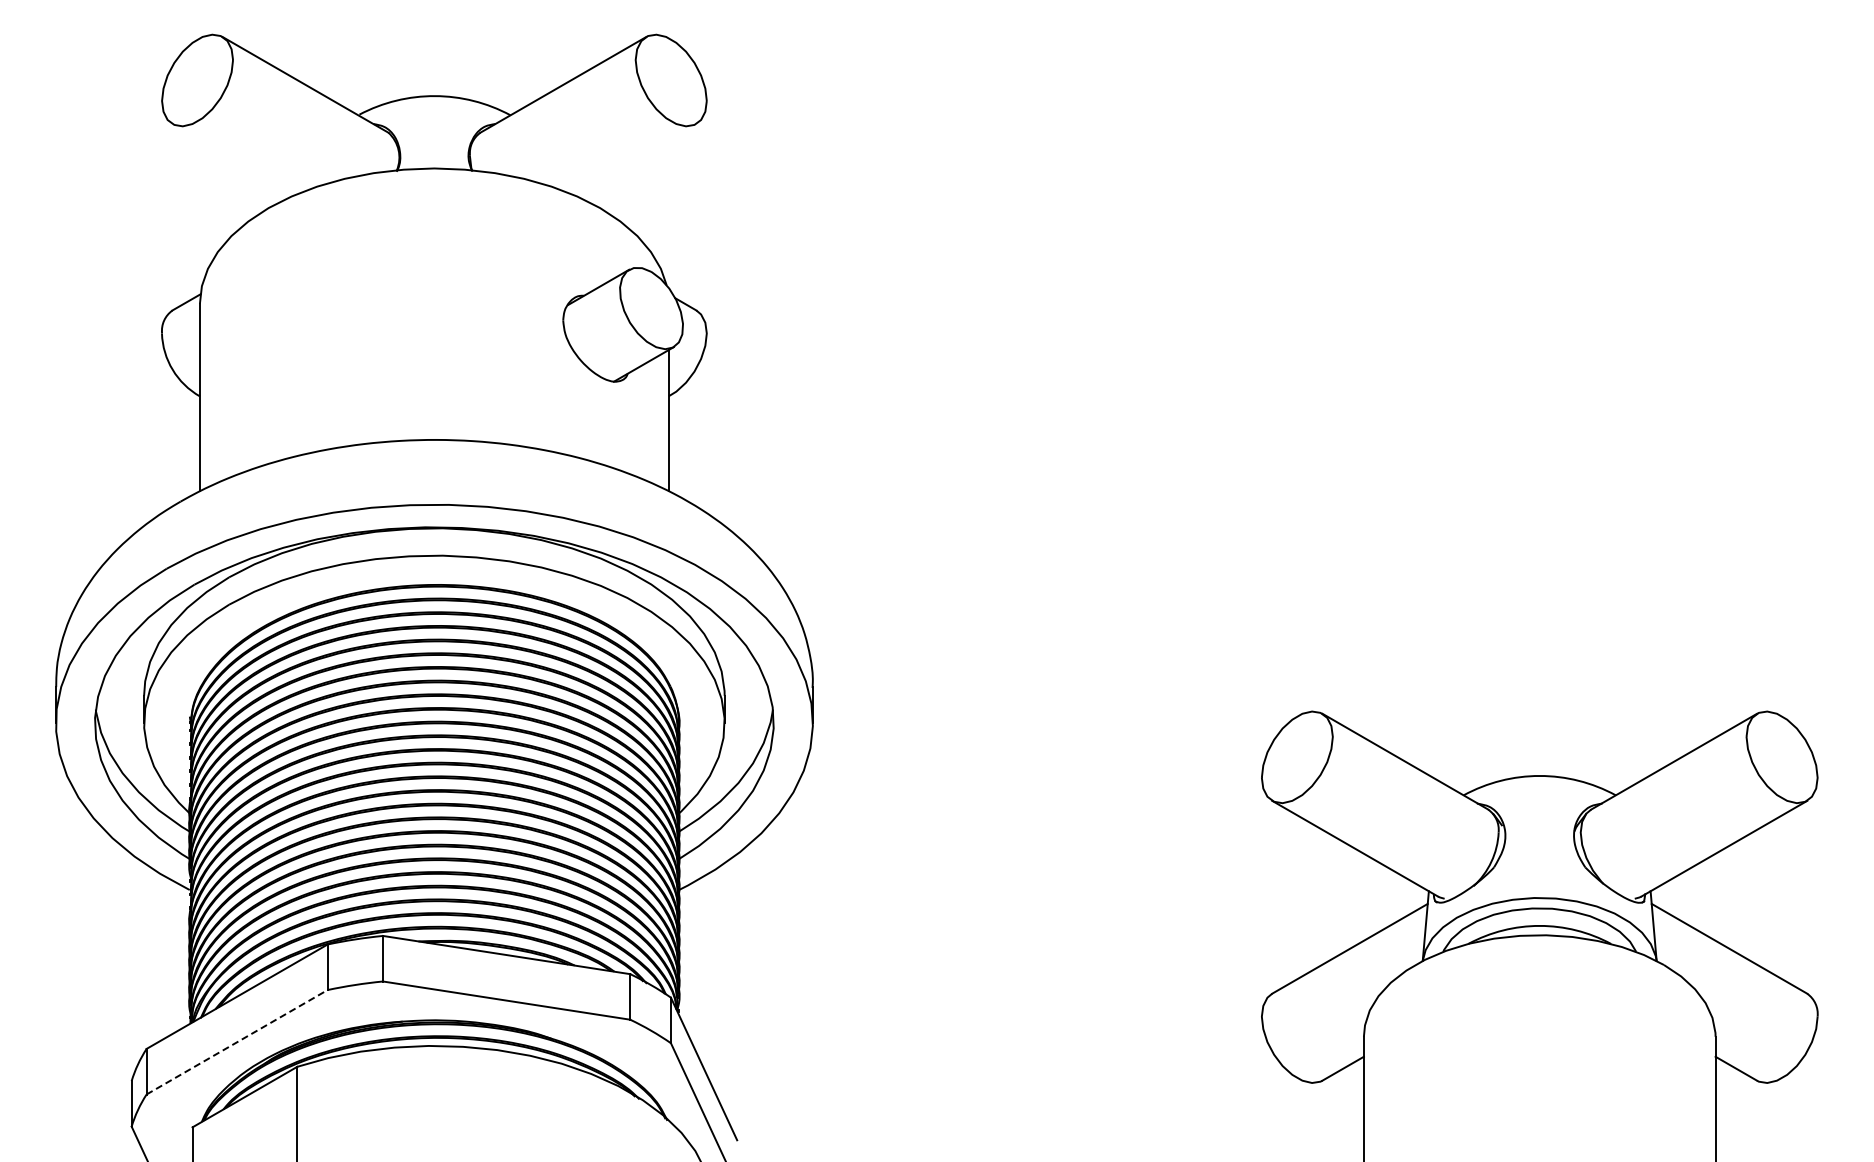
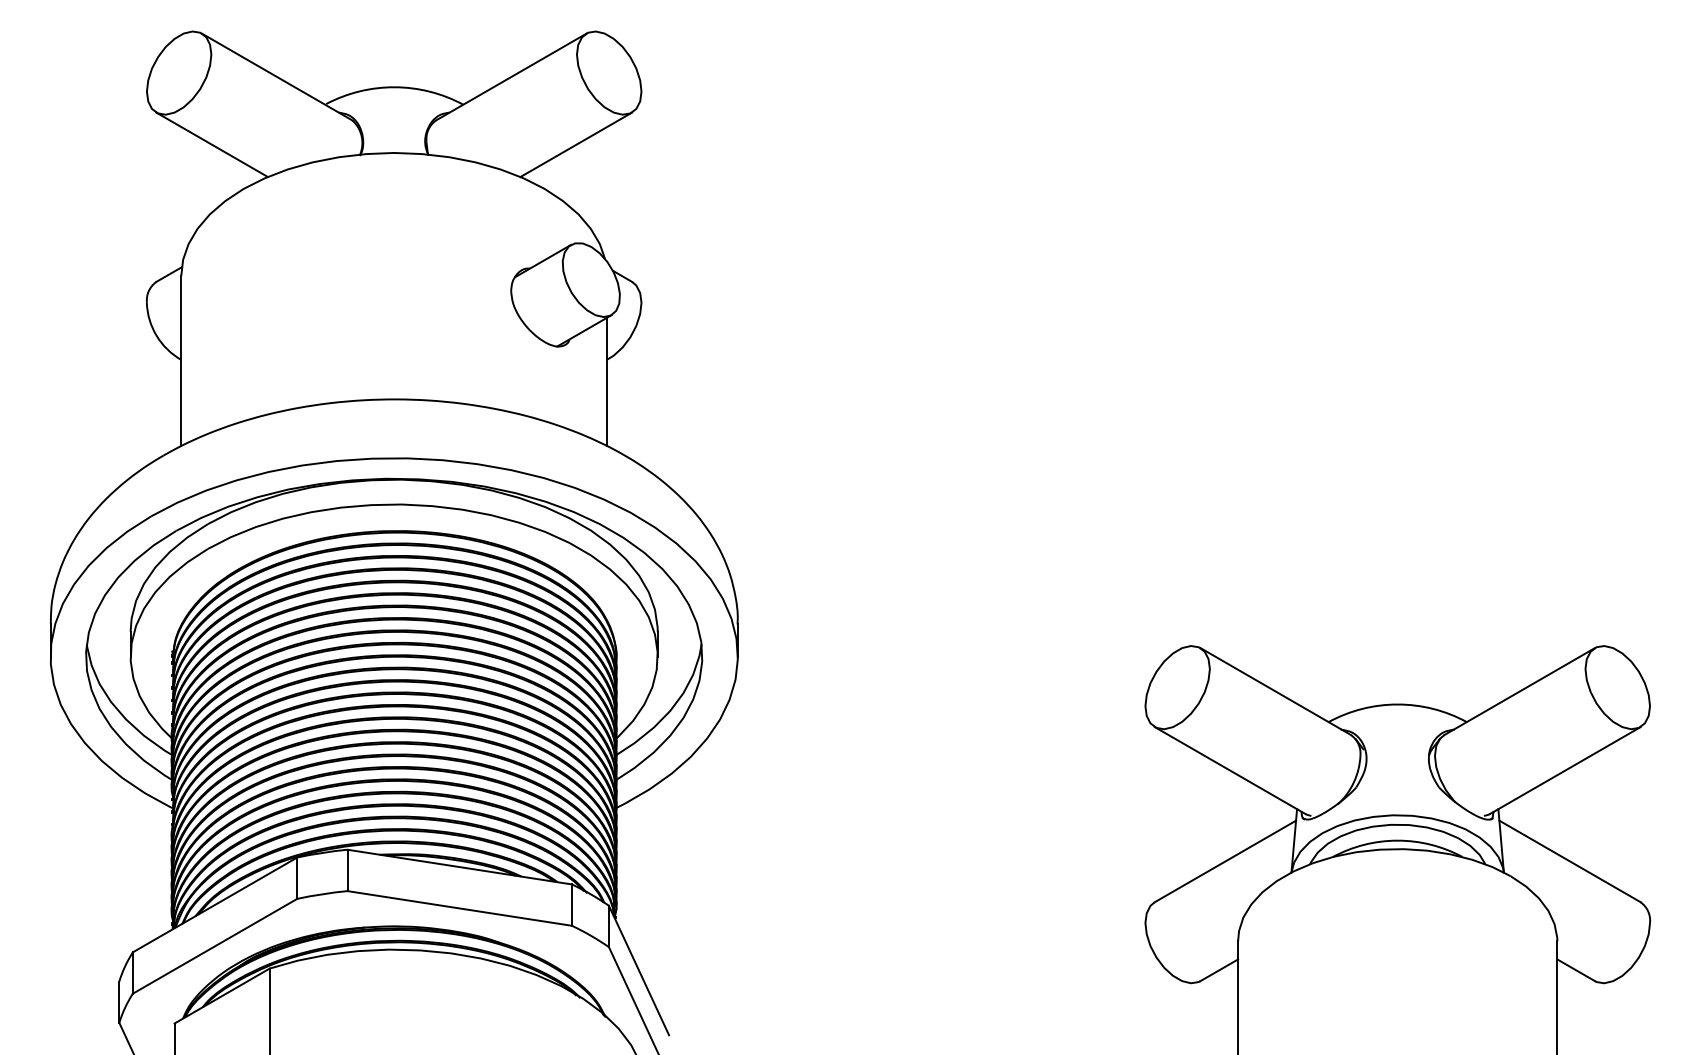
line: (233, 159) -> (211, 144), added
line: (634, 159) -> (575, 144), added
line: (237, 1042) -> (215, 946), dashed -> solid

